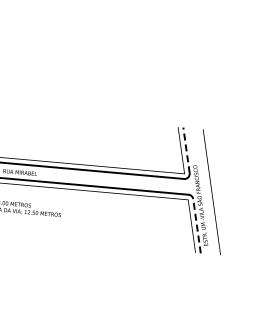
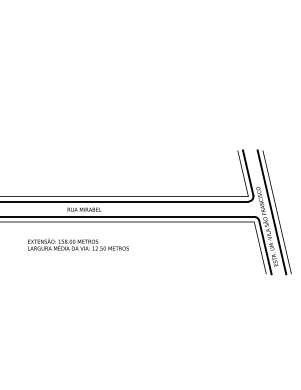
line: (186, 150) -> (248, 172), dashed -> solid
line: (206, 191) -> (271, 212), added
line: (197, 226) -> (265, 247), dashed -> solid

